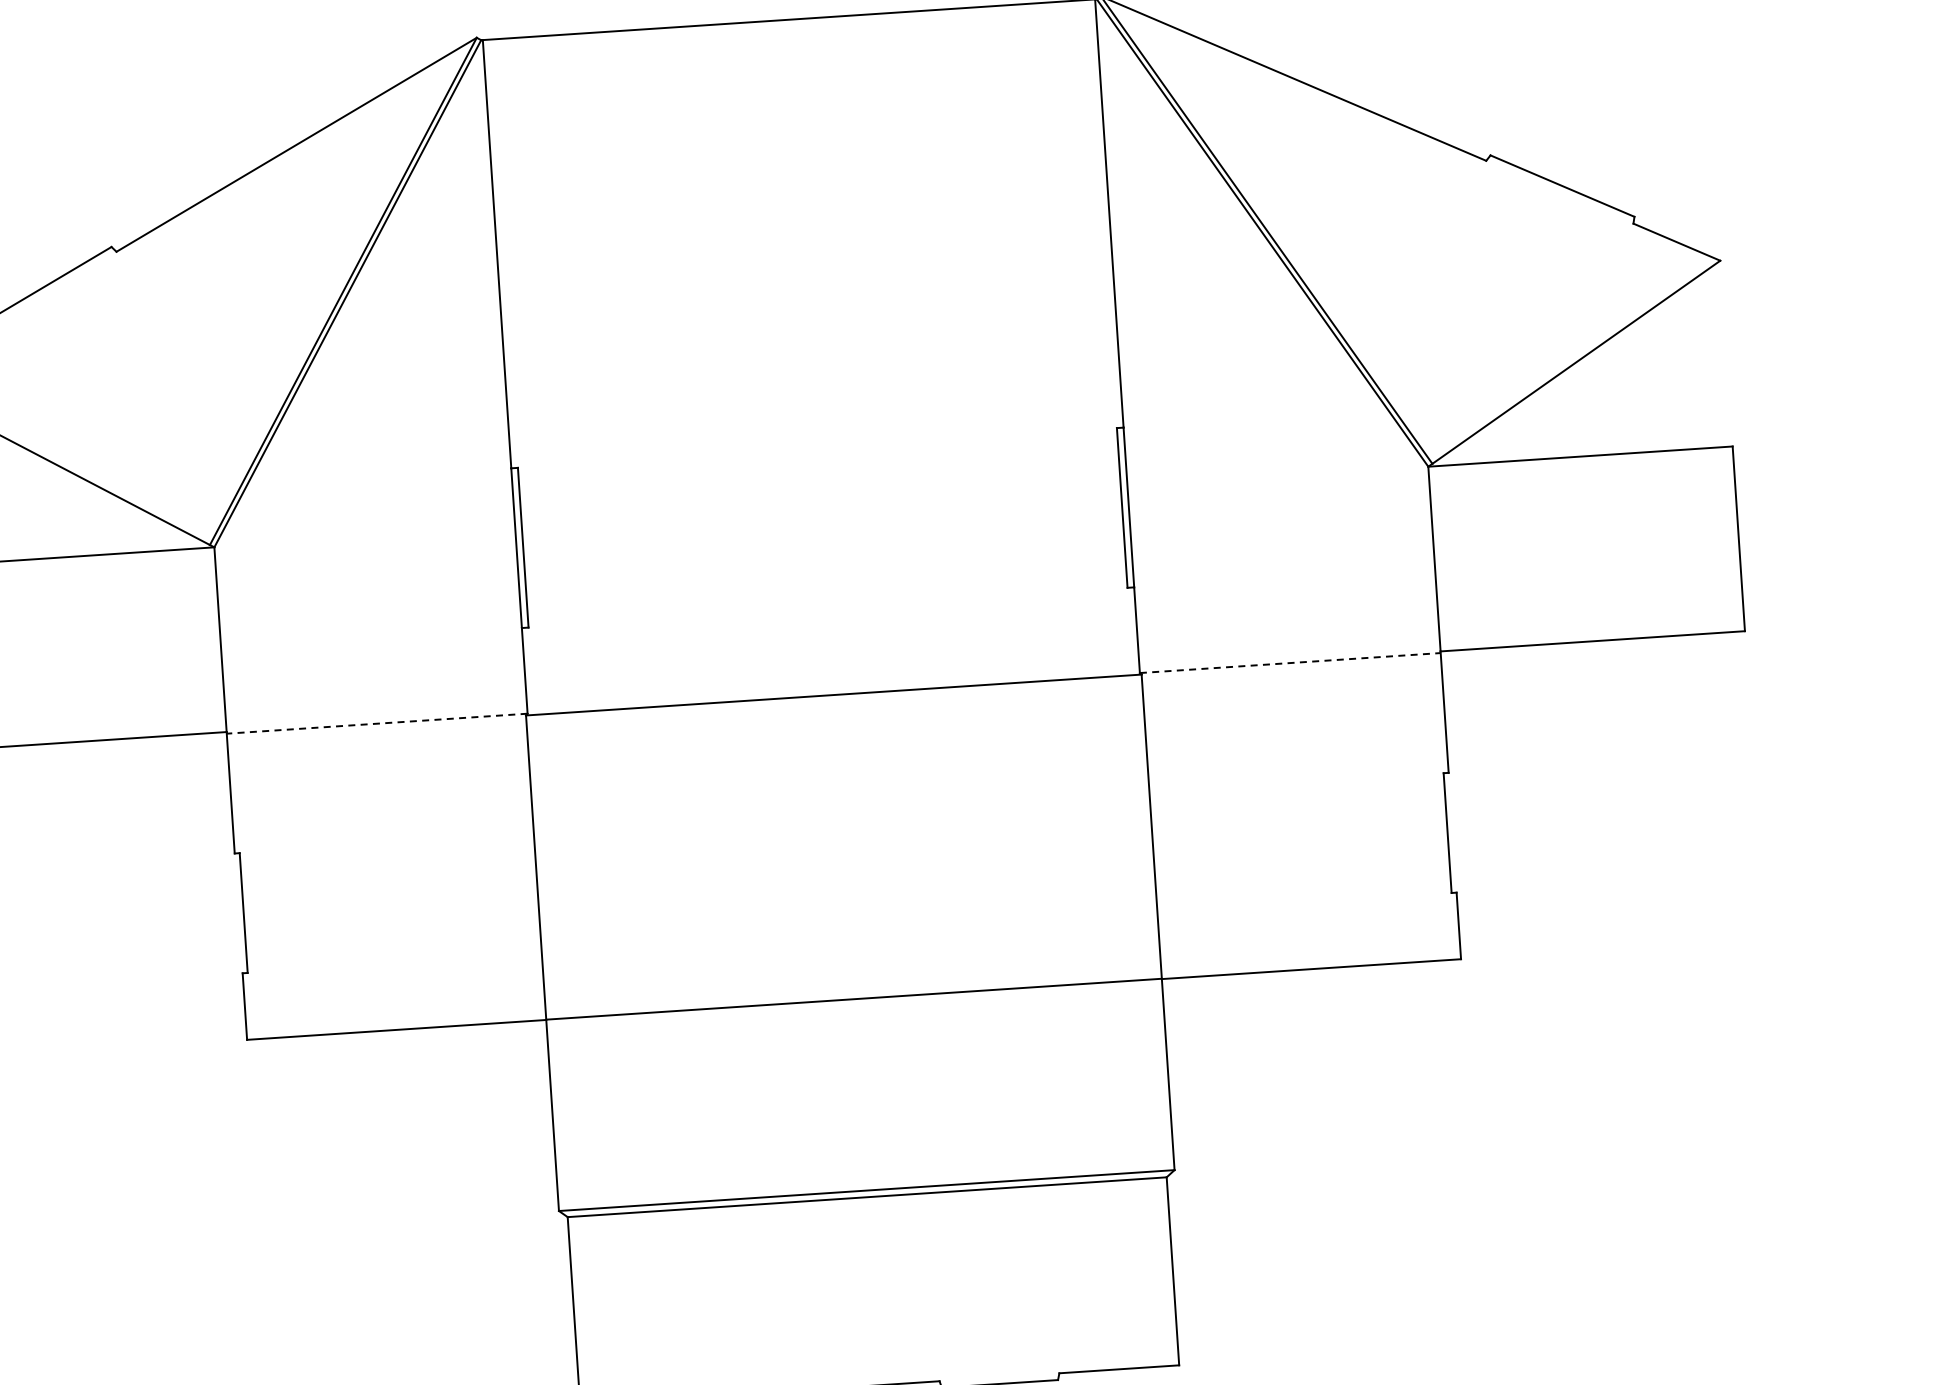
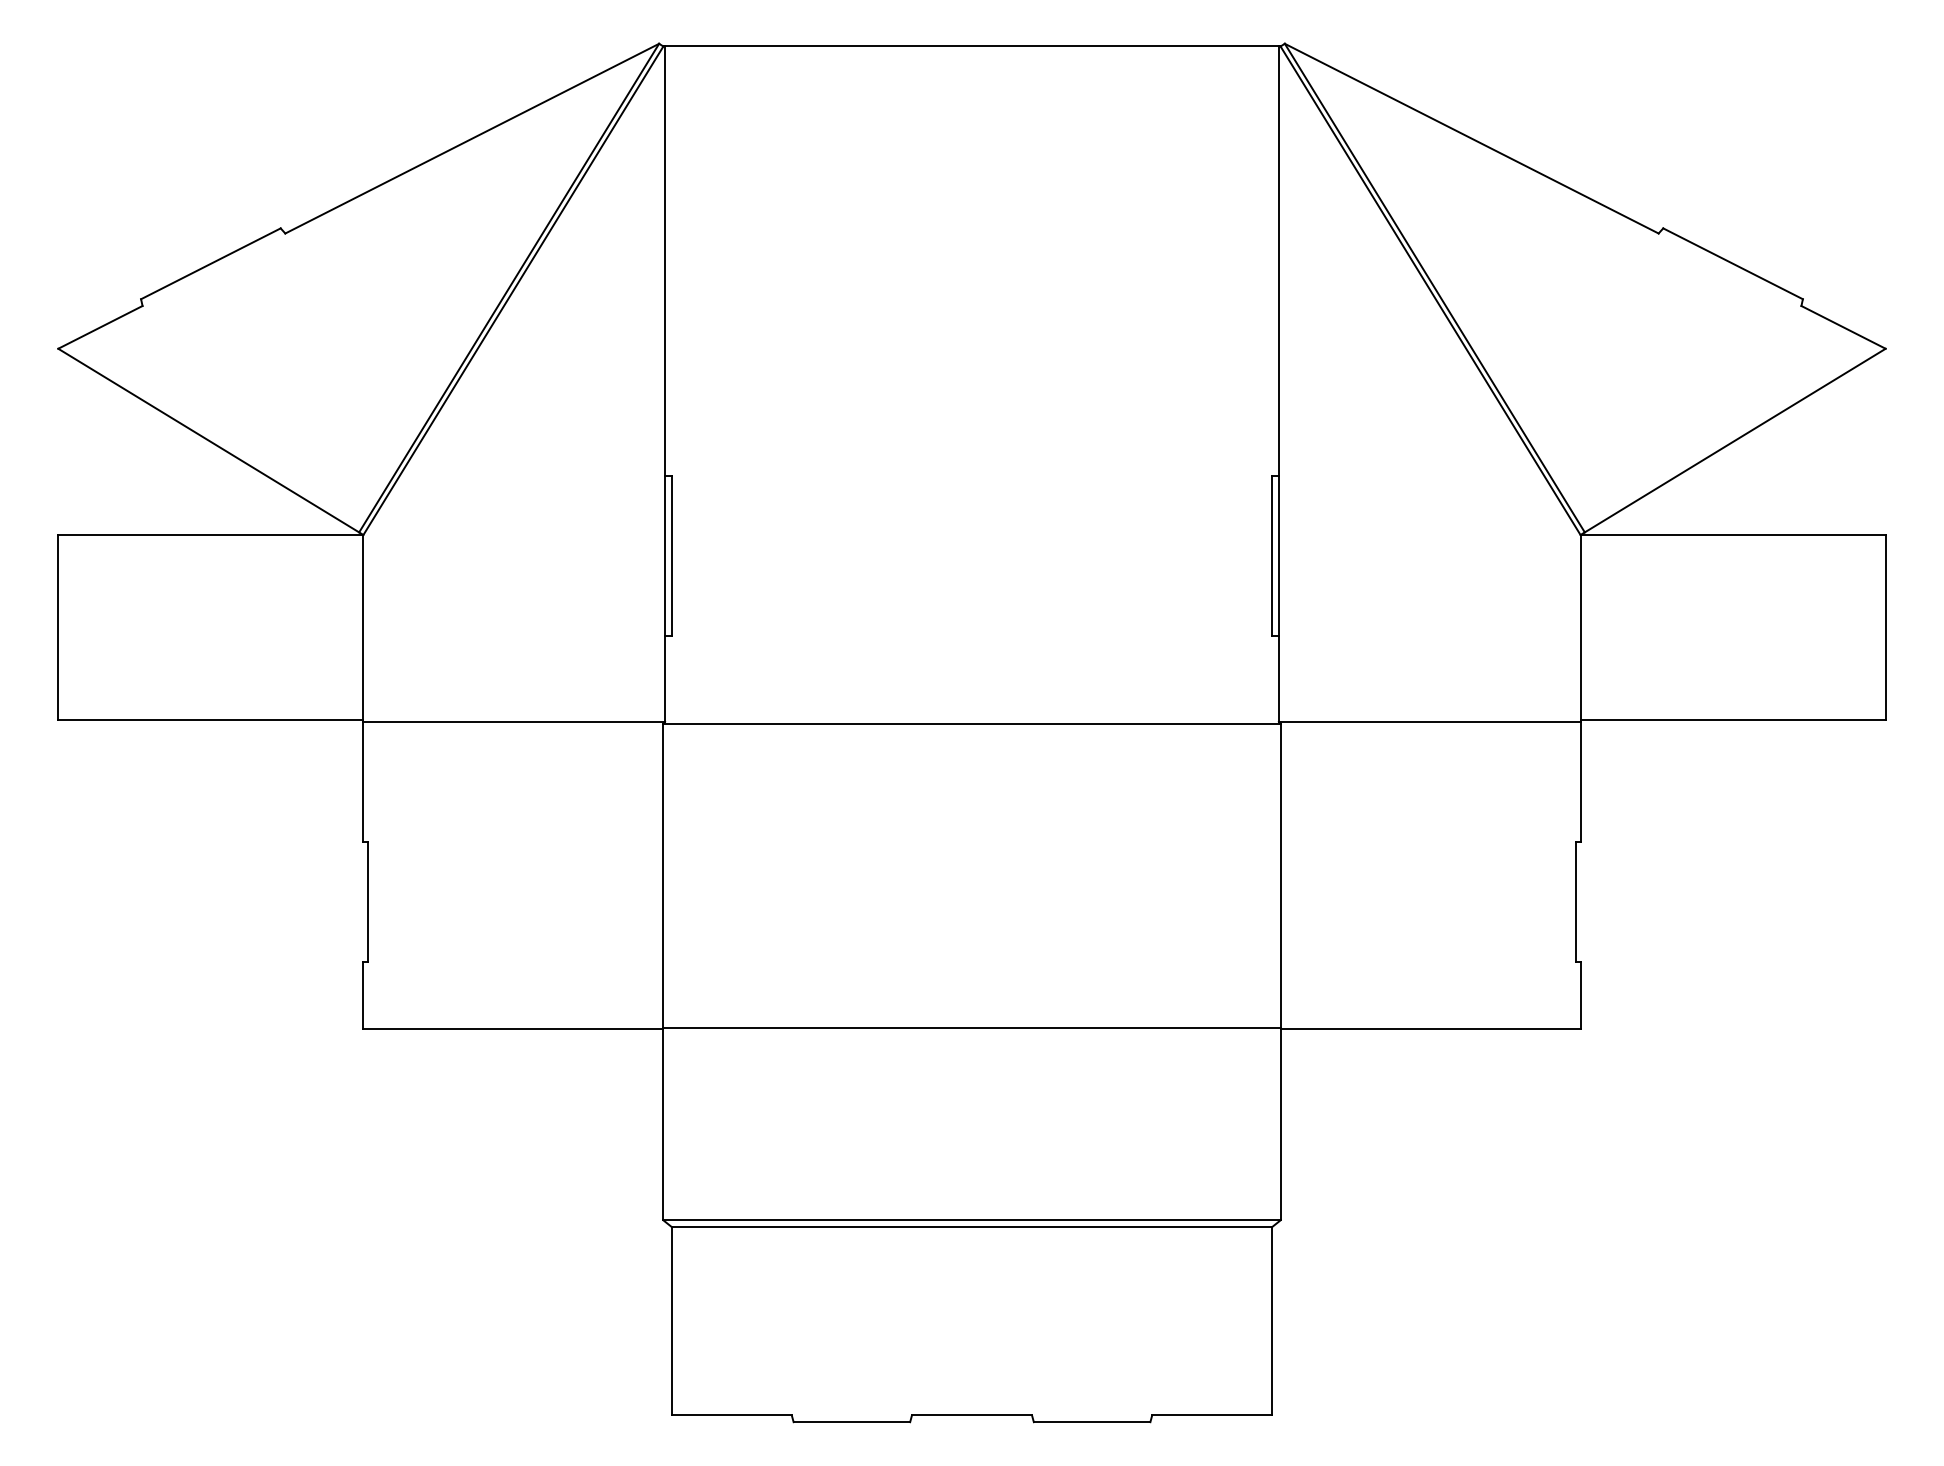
line: (1290, 662) -> (1429, 721), dashed -> solid
line: (377, 723) -> (514, 721), dashed -> solid

